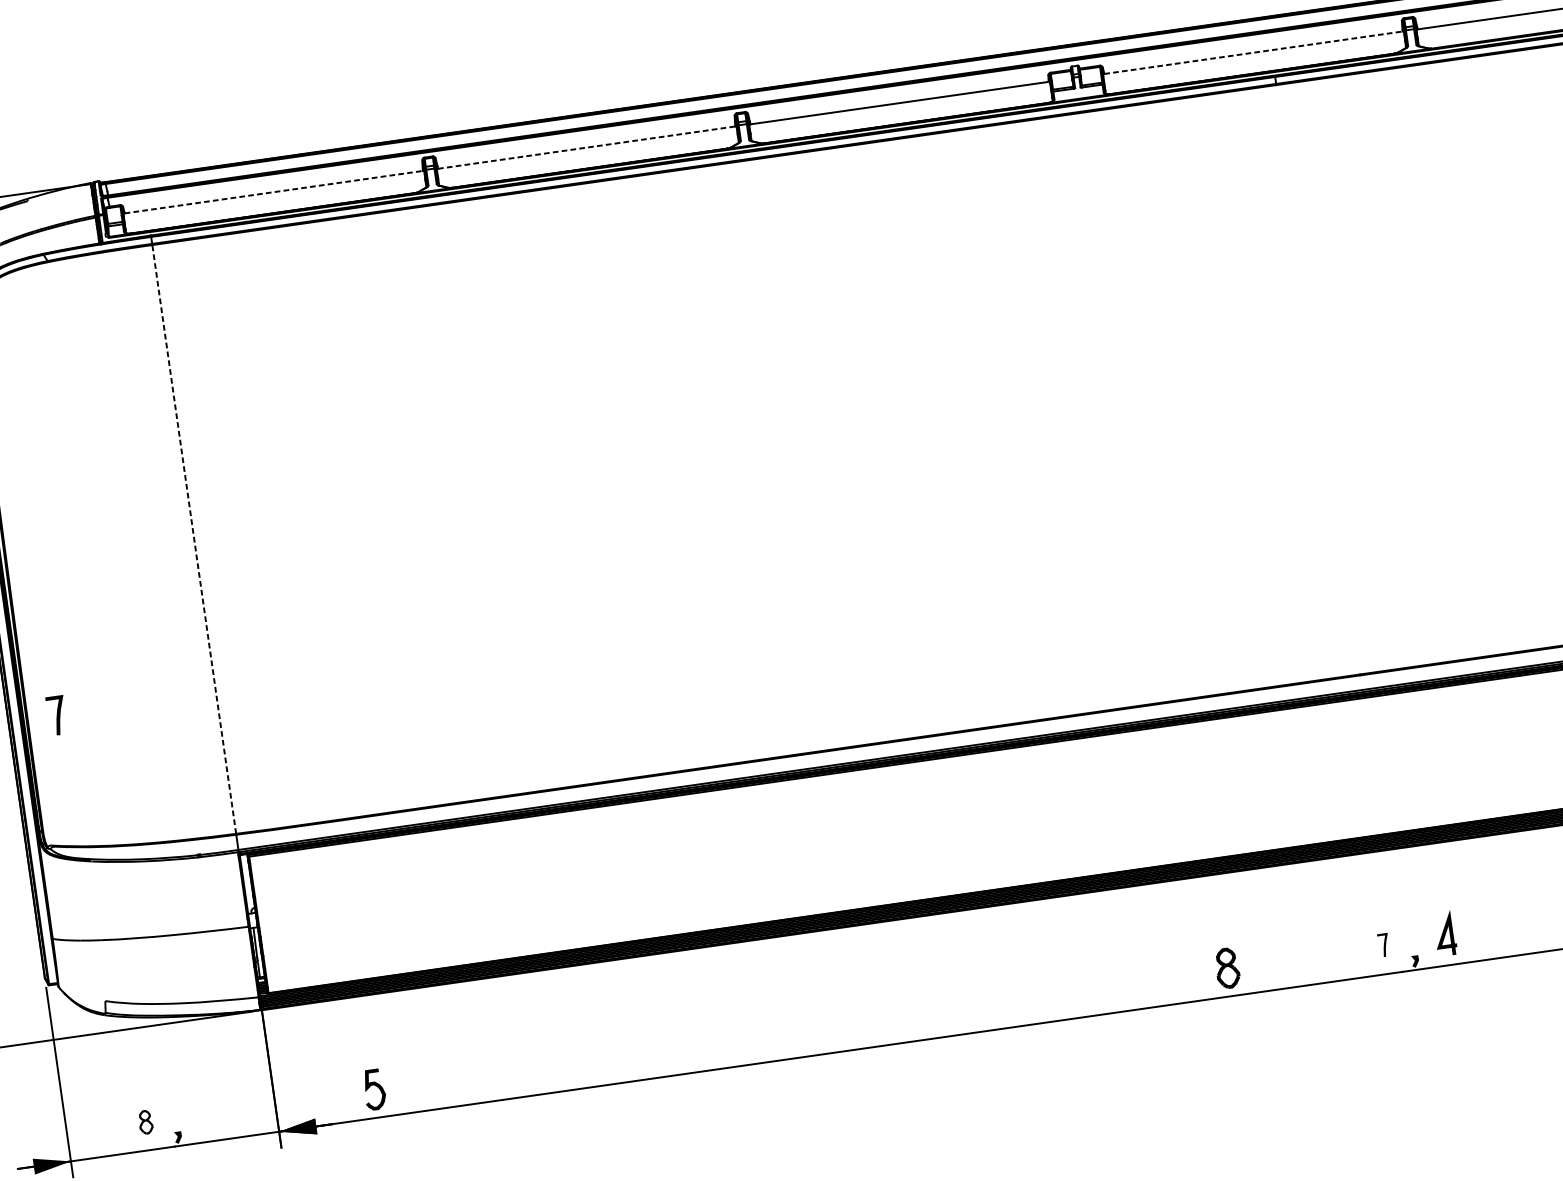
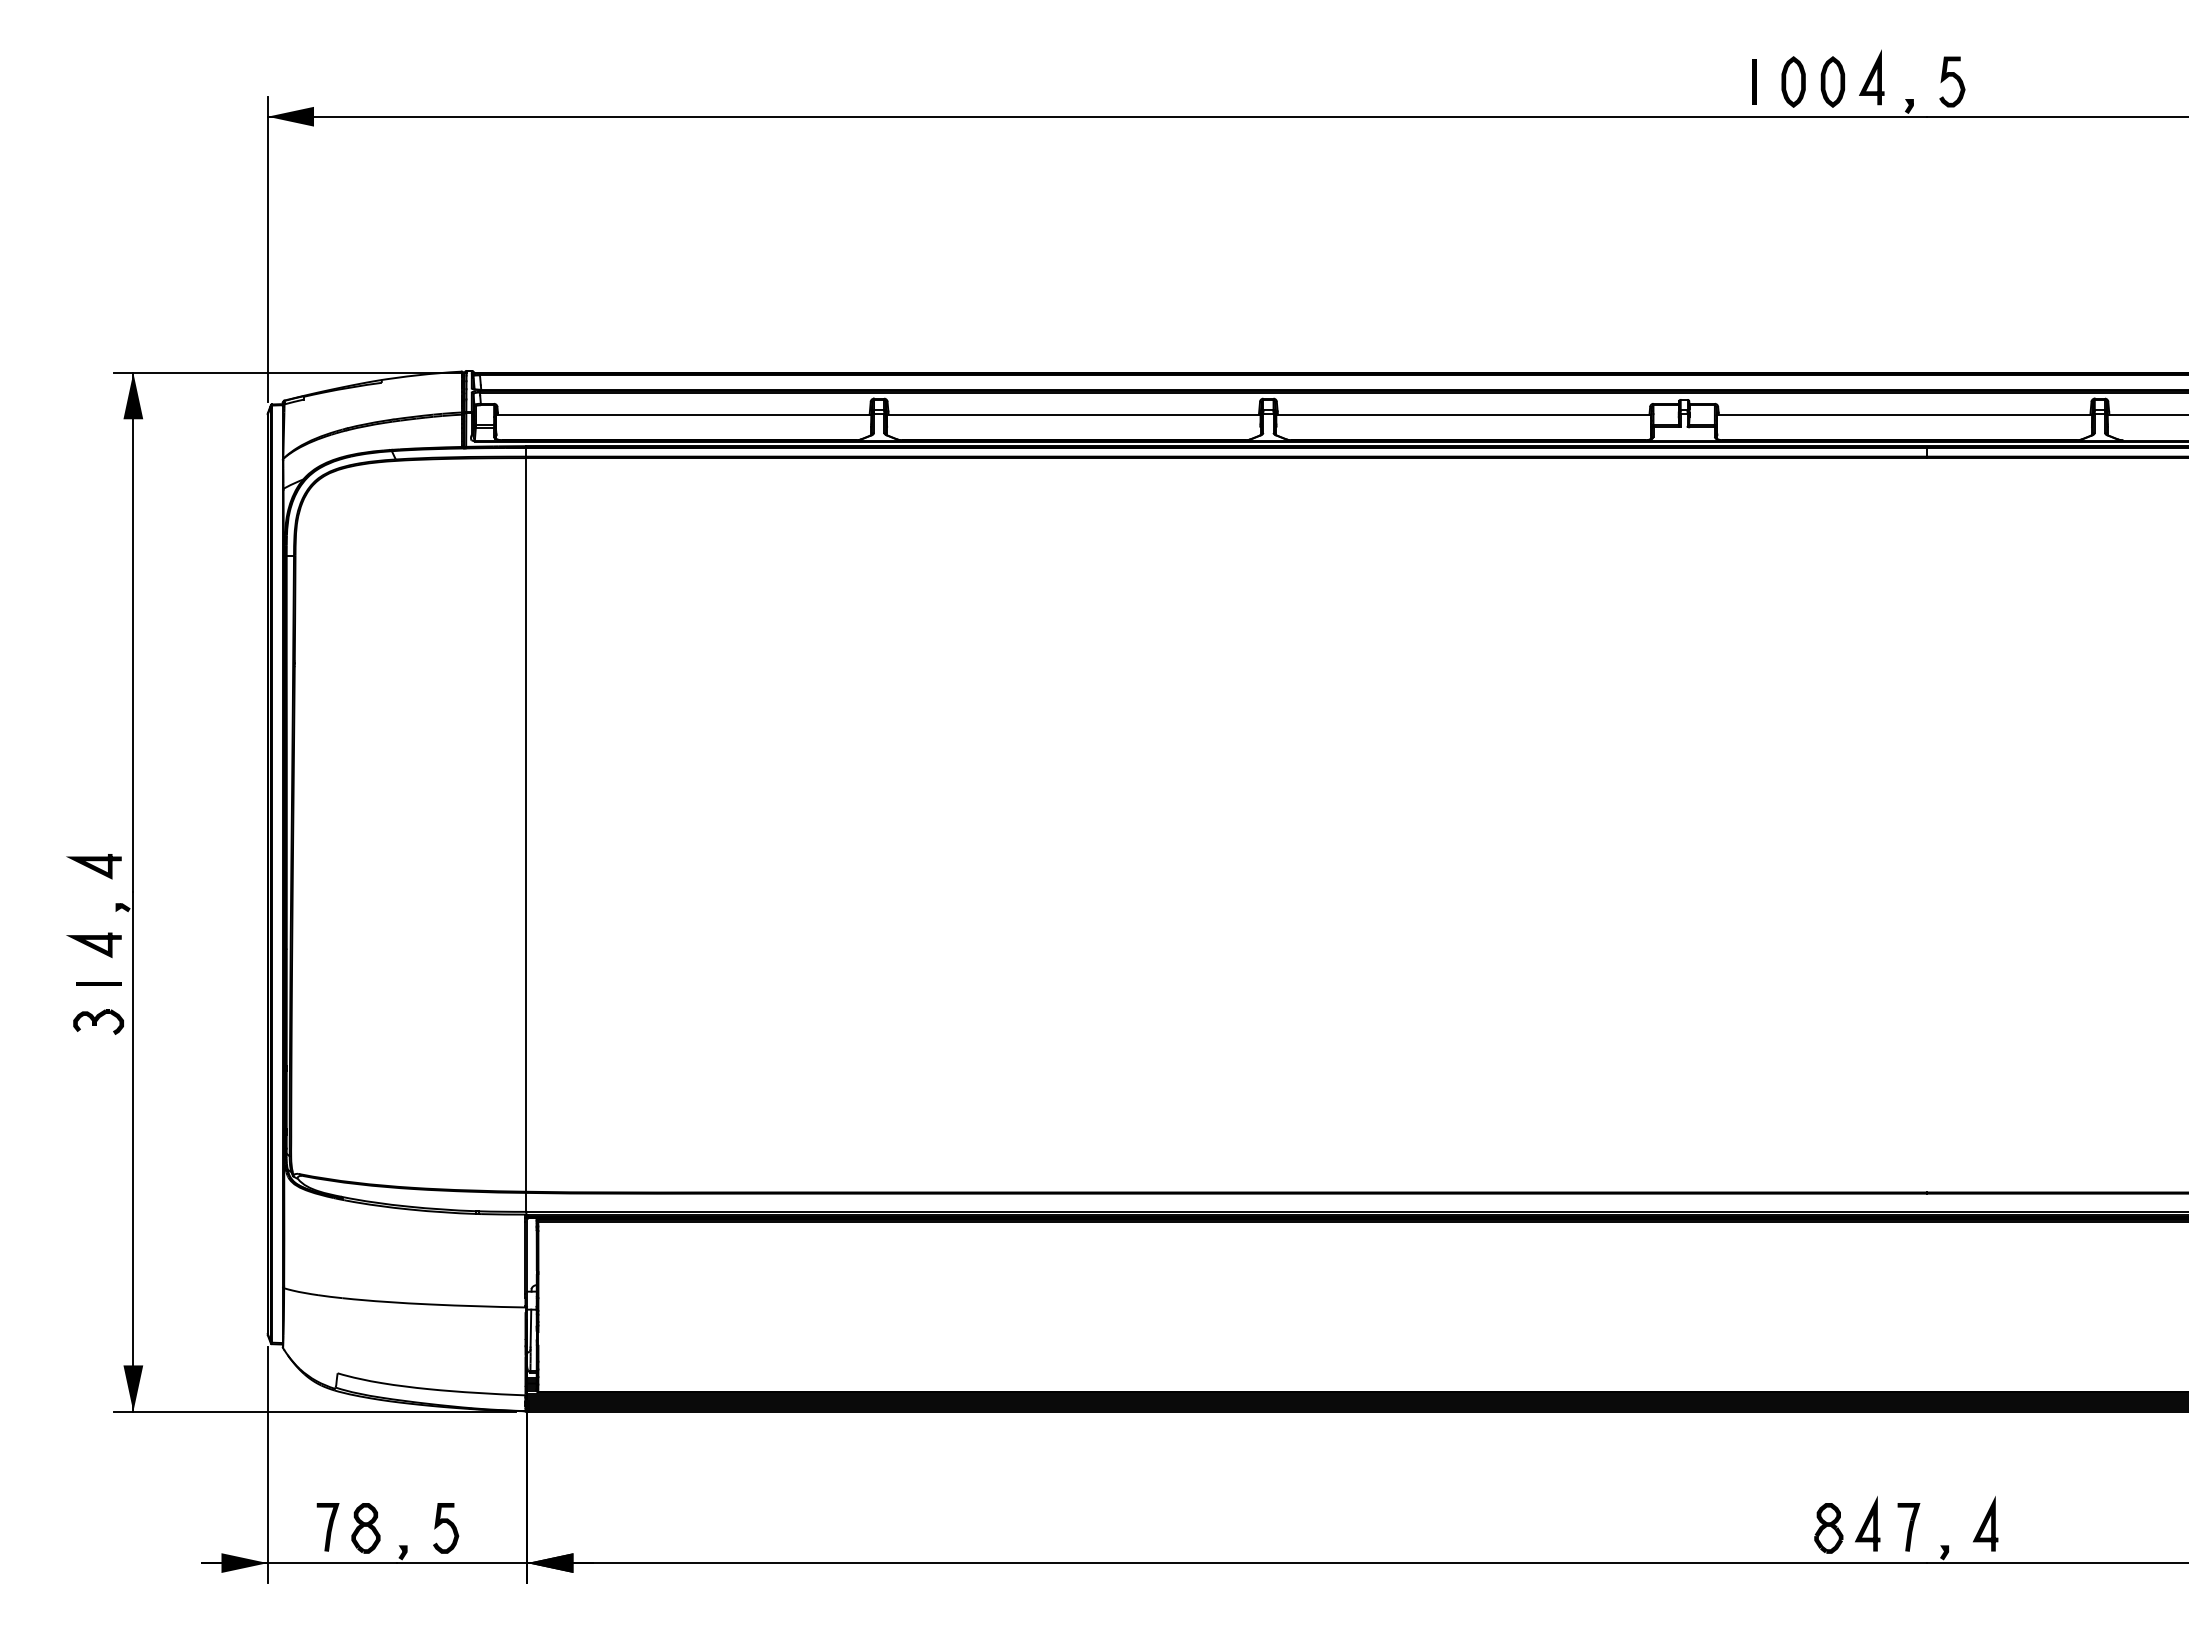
line: (1253, 52) -> (1904, 414), dashed -> solid
line: (587, 147) -> (1074, 414), dashed -> solid
line: (273, 192) -> (683, 414), dashed -> solid
line: (194, 539) -> (526, 824), dashed -> solid
curve: (56, 715) -> (327, 1527), moved
part: (1383, 945) -> (1908, 1527), size x1.67
line: (1350, 946) -> (1867, 1523), added
part: (1227, 968) -> (1828, 1528), moved
curve: (377, 1087) -> (449, 1525), moved
part: (145, 1122) -> (365, 1528), size x1.67

